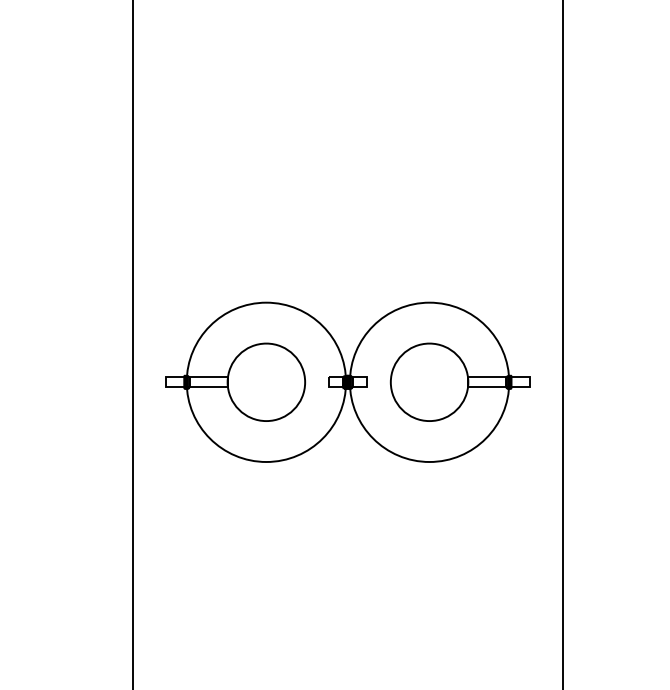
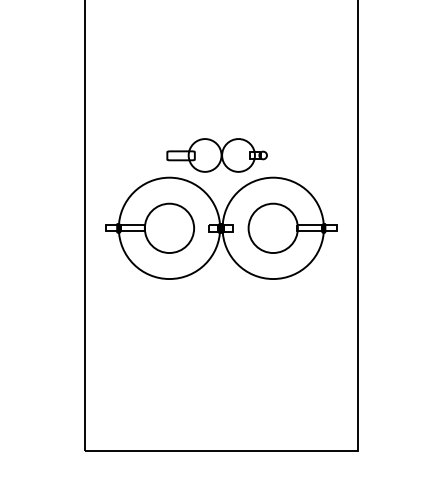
part: (340, 267) -> (216, 155), added

